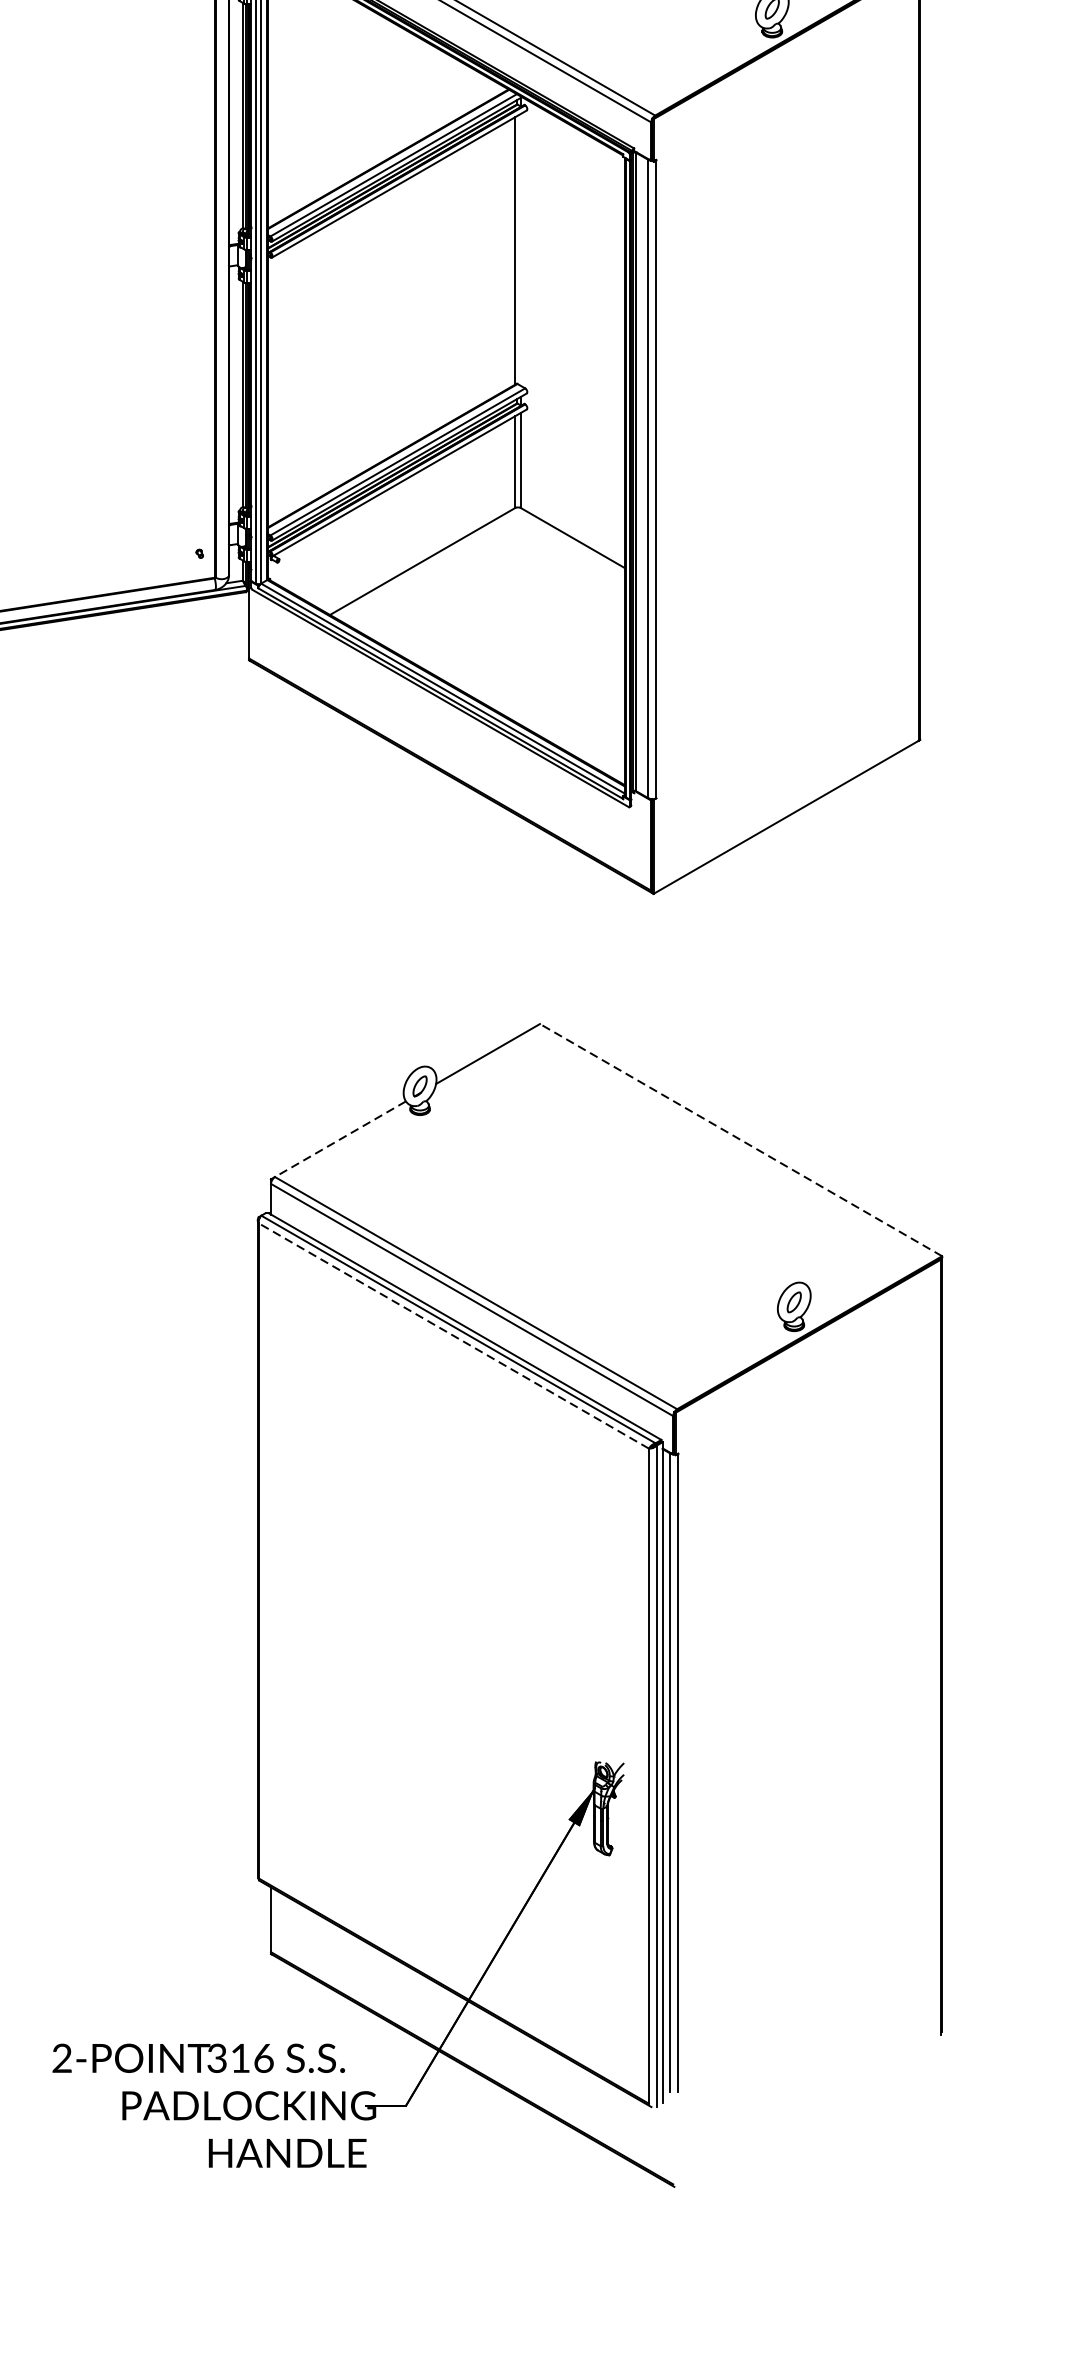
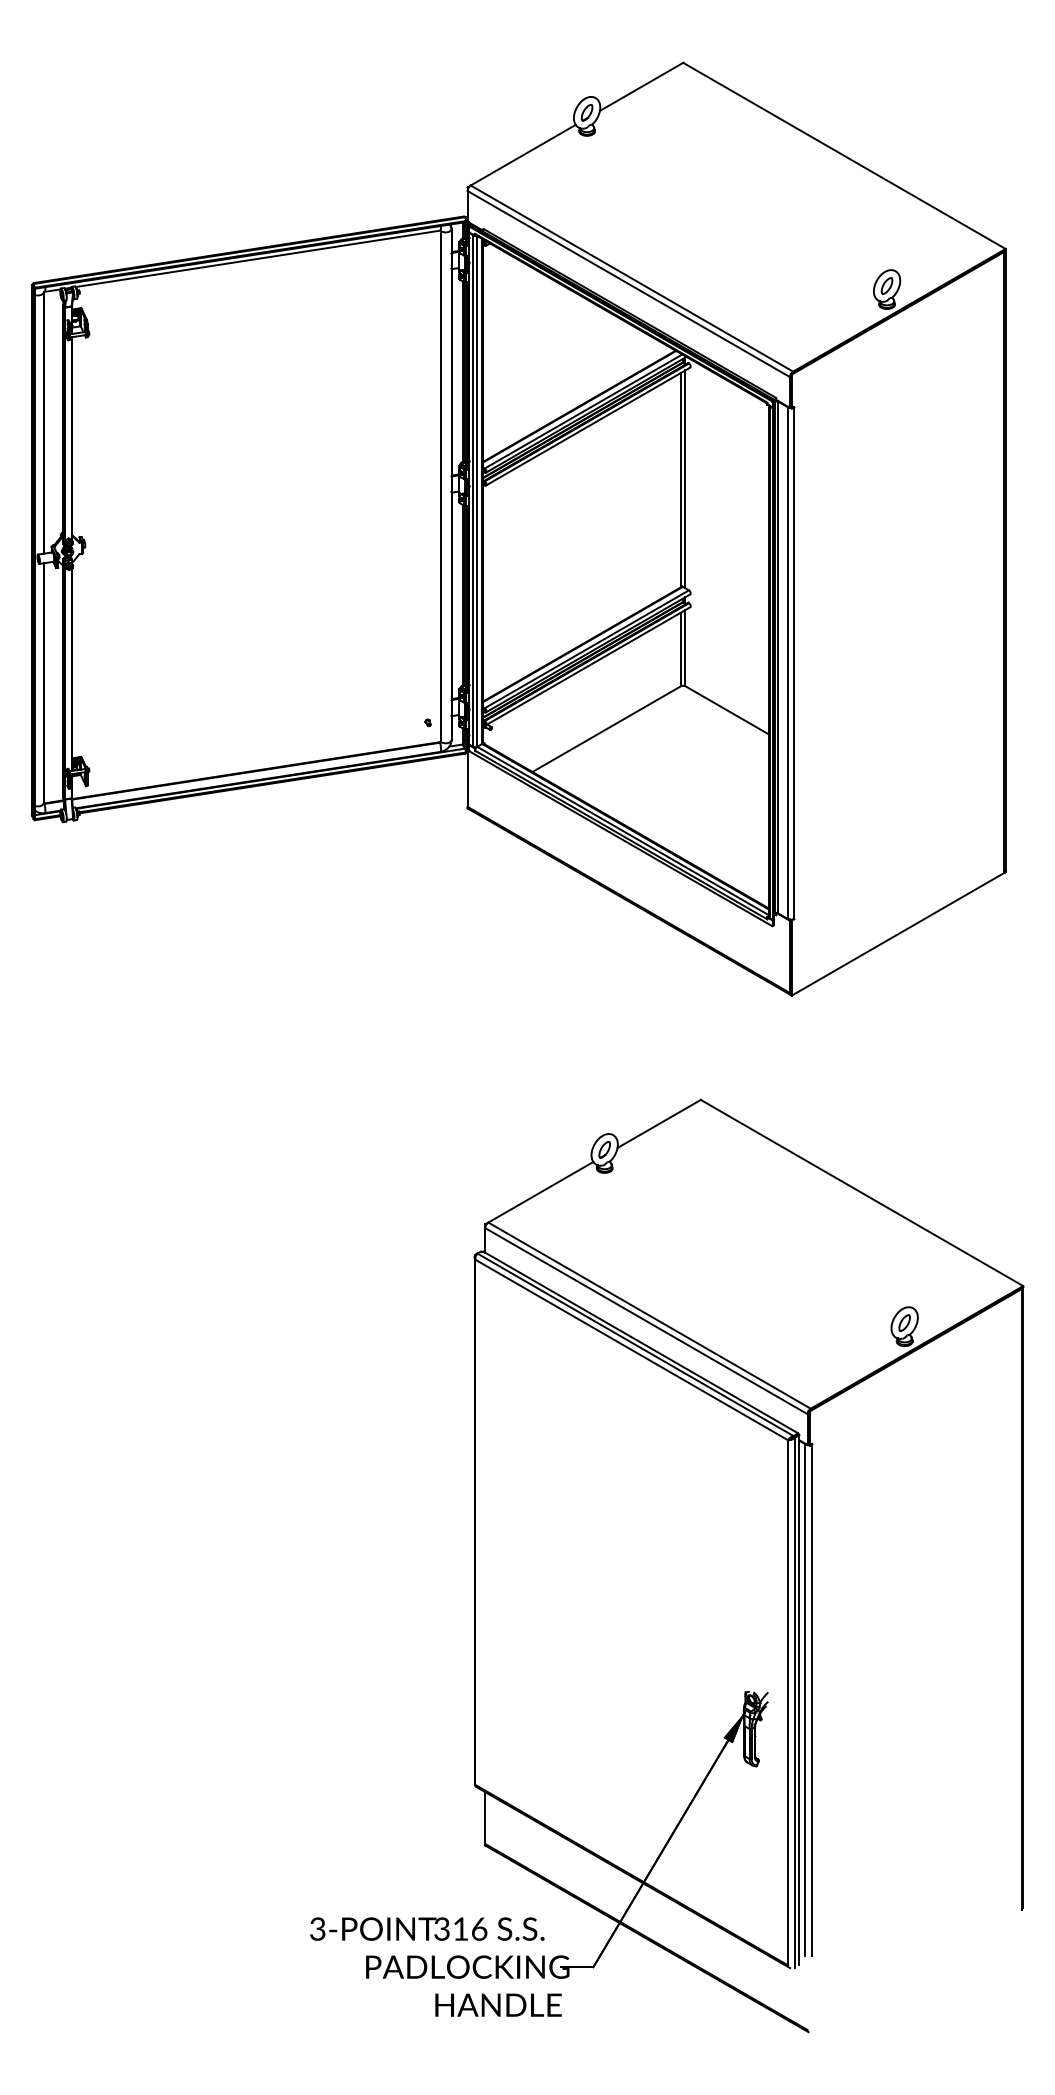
line: (520, 250) -> (685, 479), added
line: (340, 1139) -> (540, 1192), dashed -> solid
line: (740, 1139) -> (861, 1192), dashed -> solid
line: (453, 1336) -> (631, 1350), dashed -> solid
text: (61, 2058) -> (317, 1929), 2-POINT -> 3-POINT

